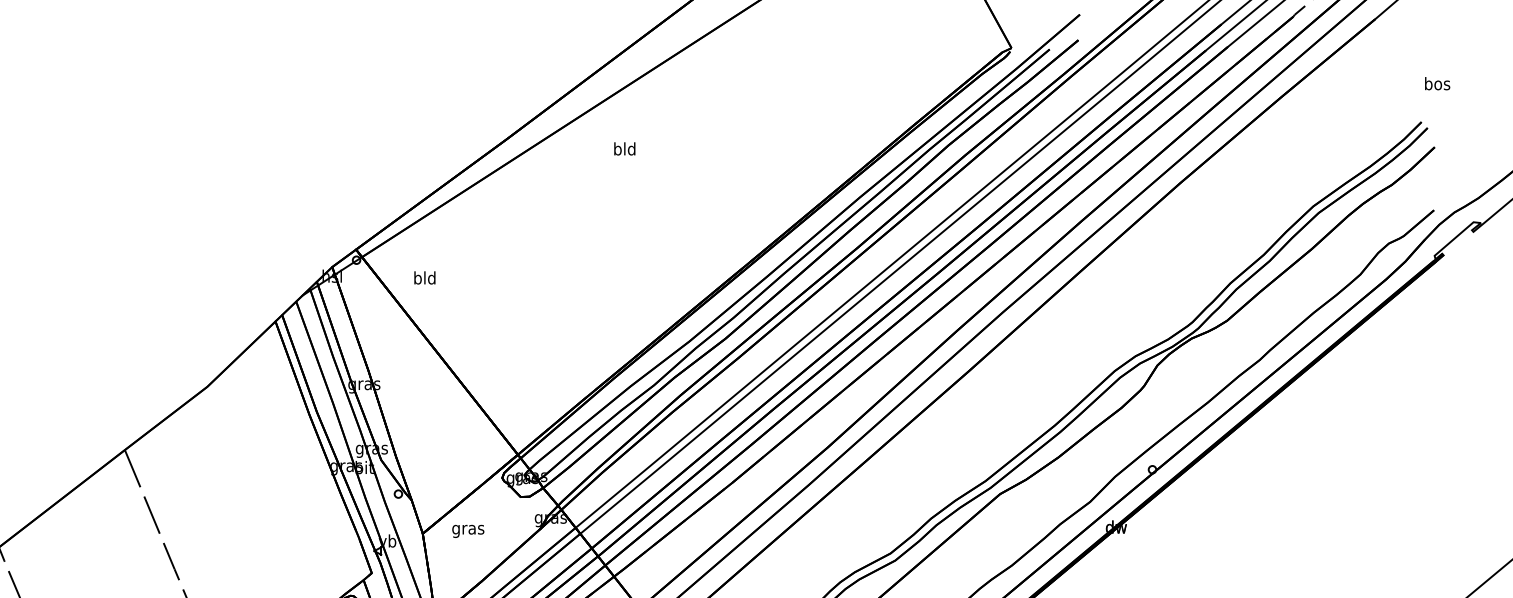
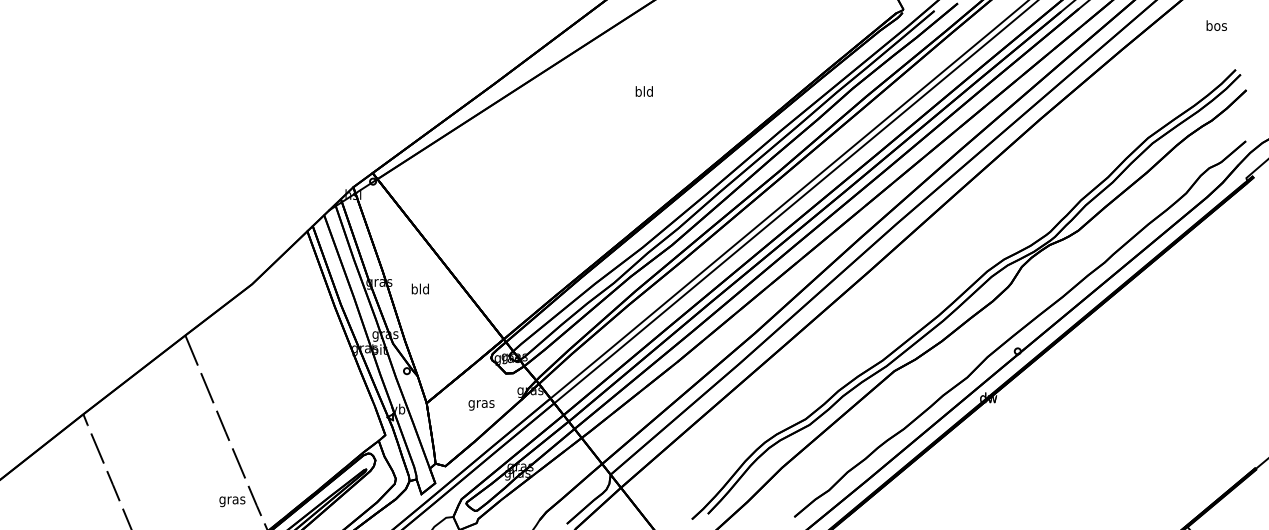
text: (1437, 83) -> (1216, 25), moved
text: (623, 148) -> (643, 91), moved
text: (423, 277) -> (419, 288), moved
text: (468, 531) -> (481, 405), moved

